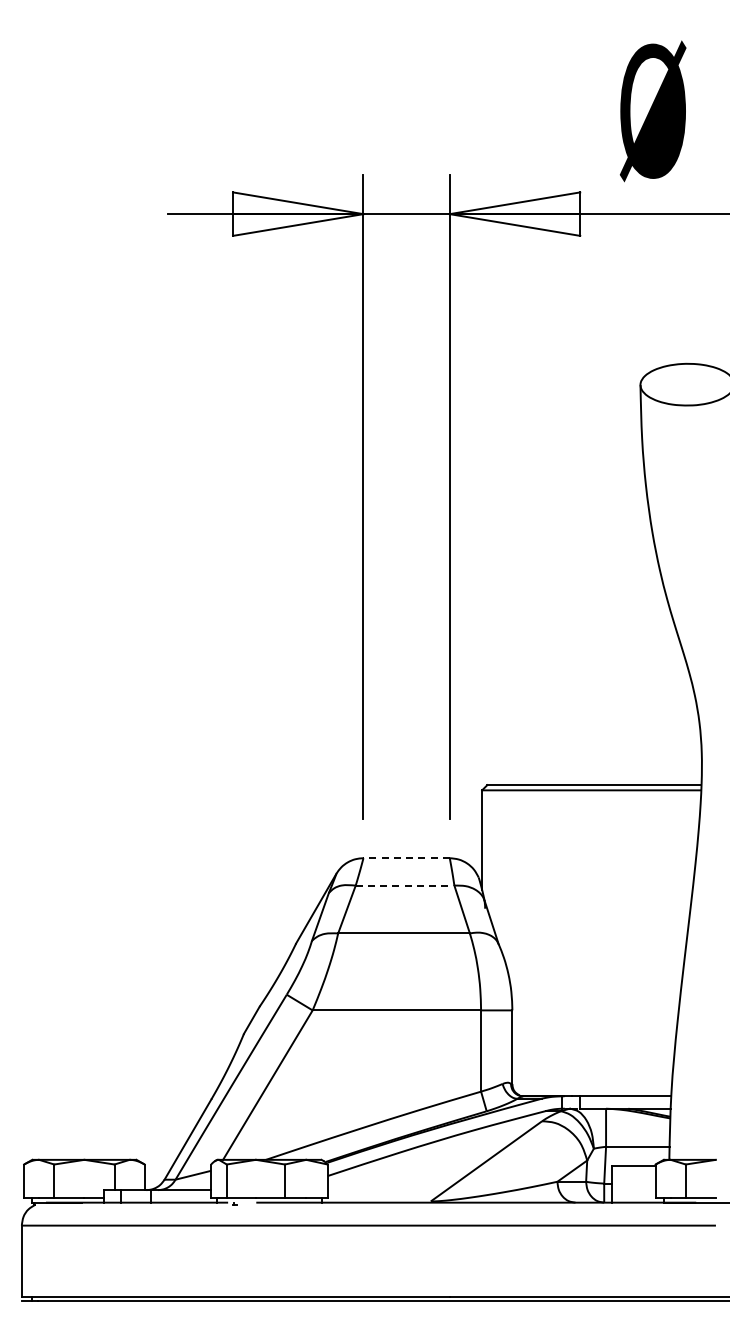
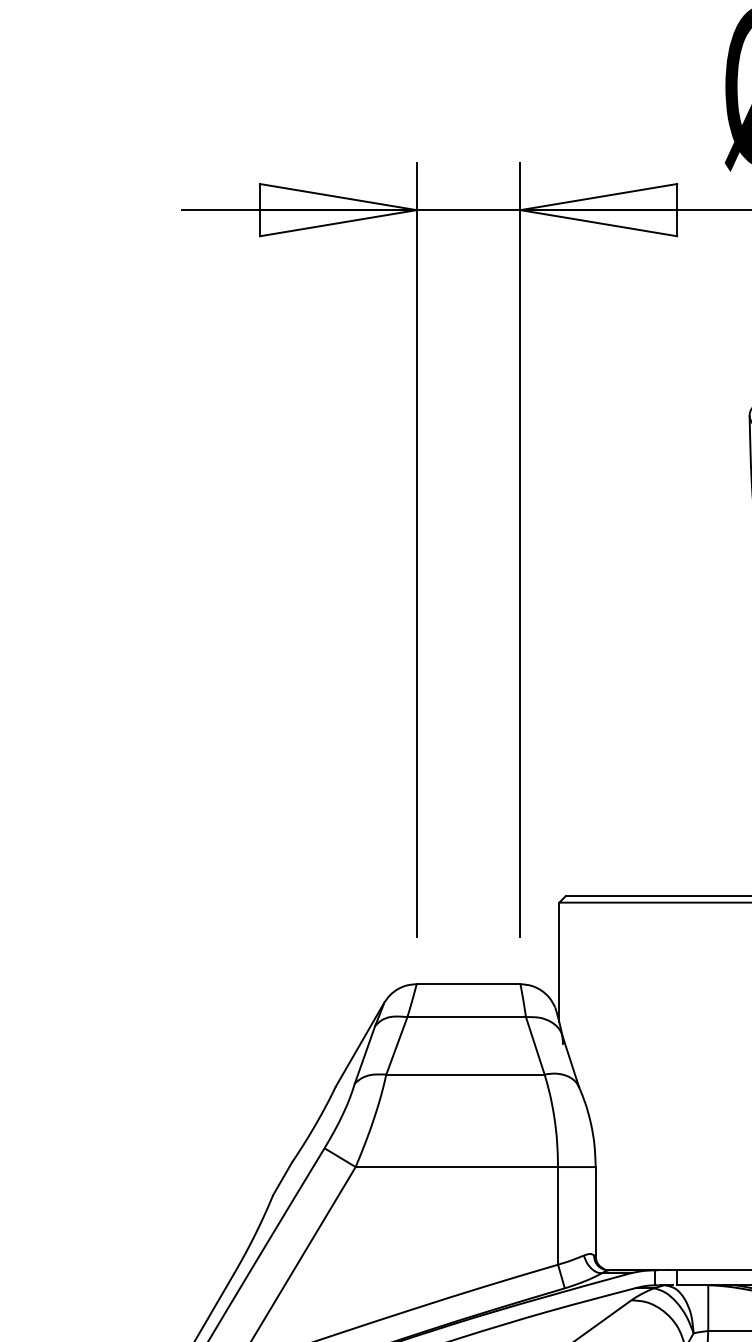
line: (406, 858) -> (468, 984), dashed -> solid
line: (405, 885) -> (467, 1016), dashed -> solid

